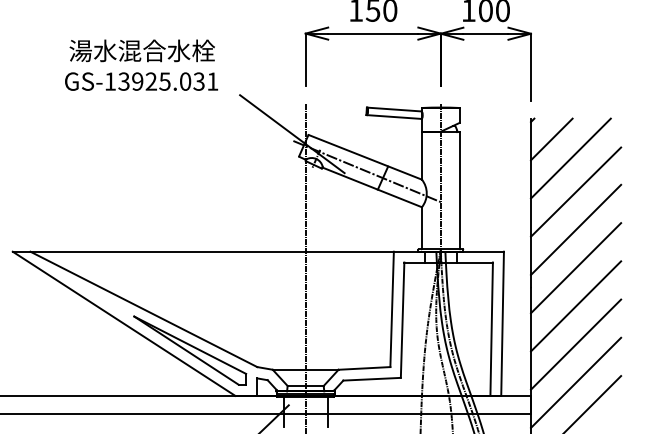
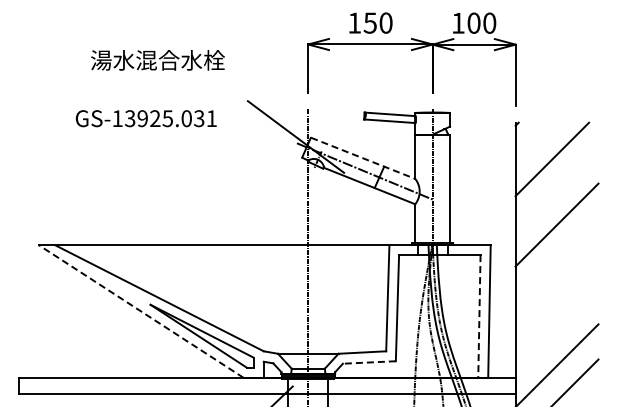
text: (140, 81) -> (145, 118), moved
line: (551, 139) -> (534, 141), removed
line: (365, 157) -> (363, 158), solid -> dashed
line: (575, 192) -> (556, 190), removed
line: (575, 267) -> (556, 259), removed
line: (575, 306) -> (556, 295), removed
line: (123, 323) -> (140, 311), solid -> dashed
line: (491, 329) -> (479, 316), solid -> dashed
line: (575, 344) -> (556, 330), removed
line: (371, 379) -> (368, 362), solid -> dashed

